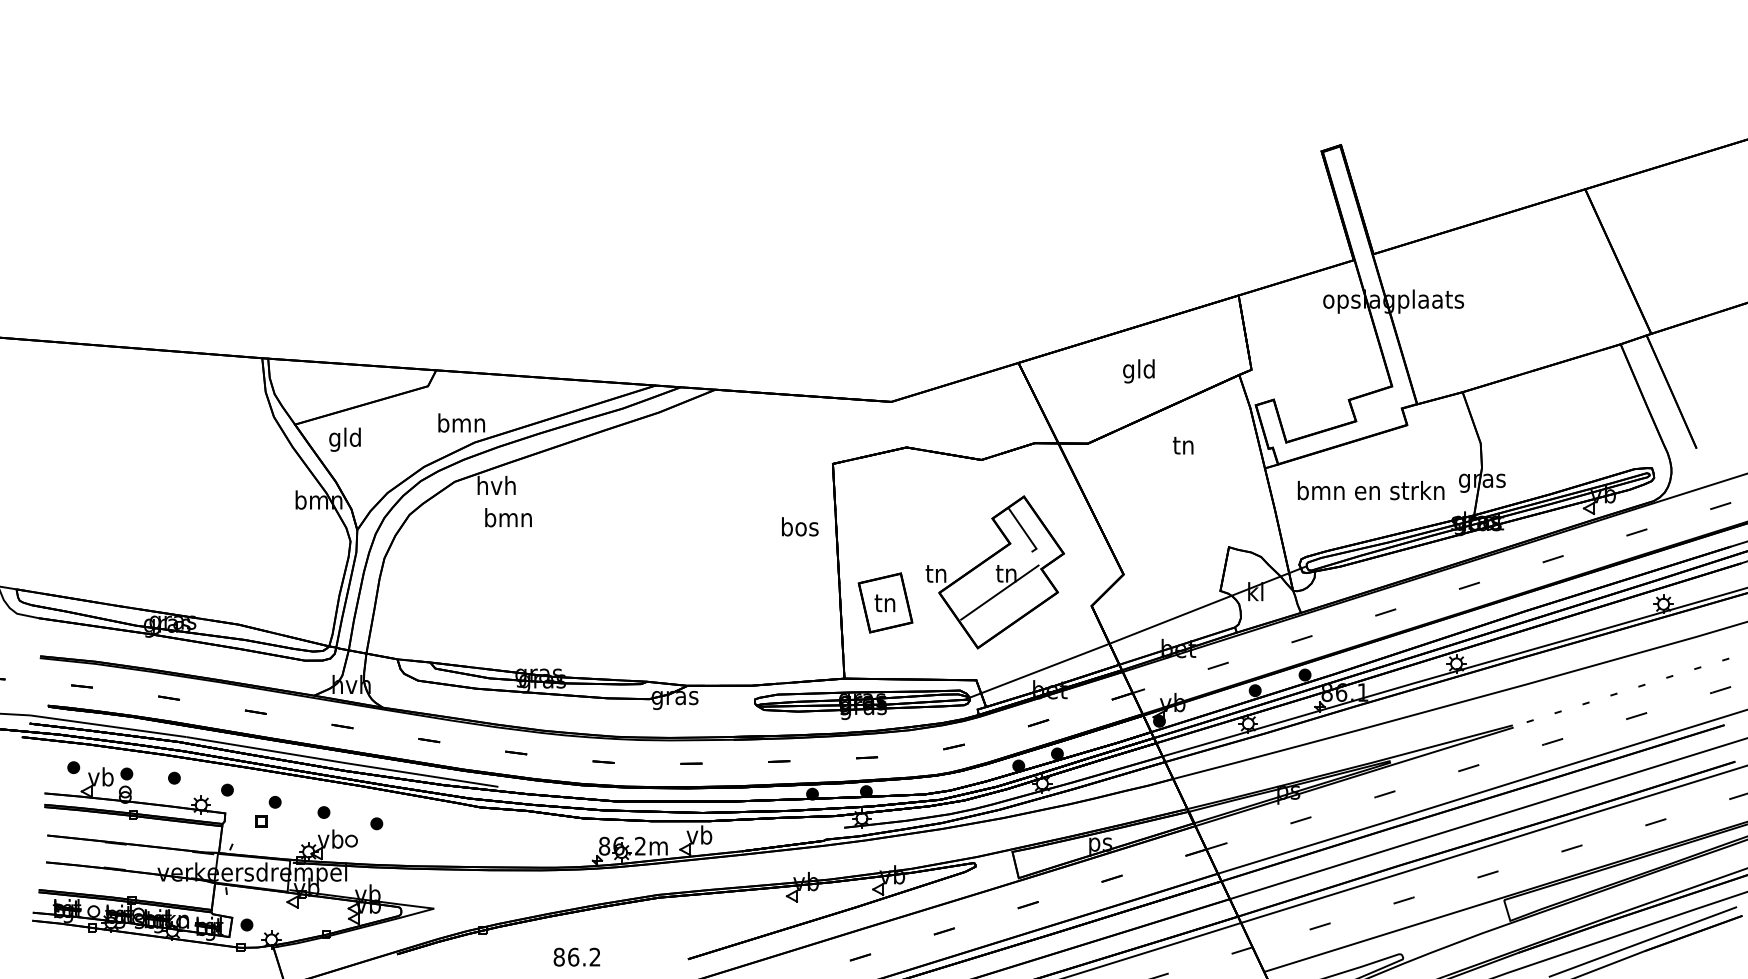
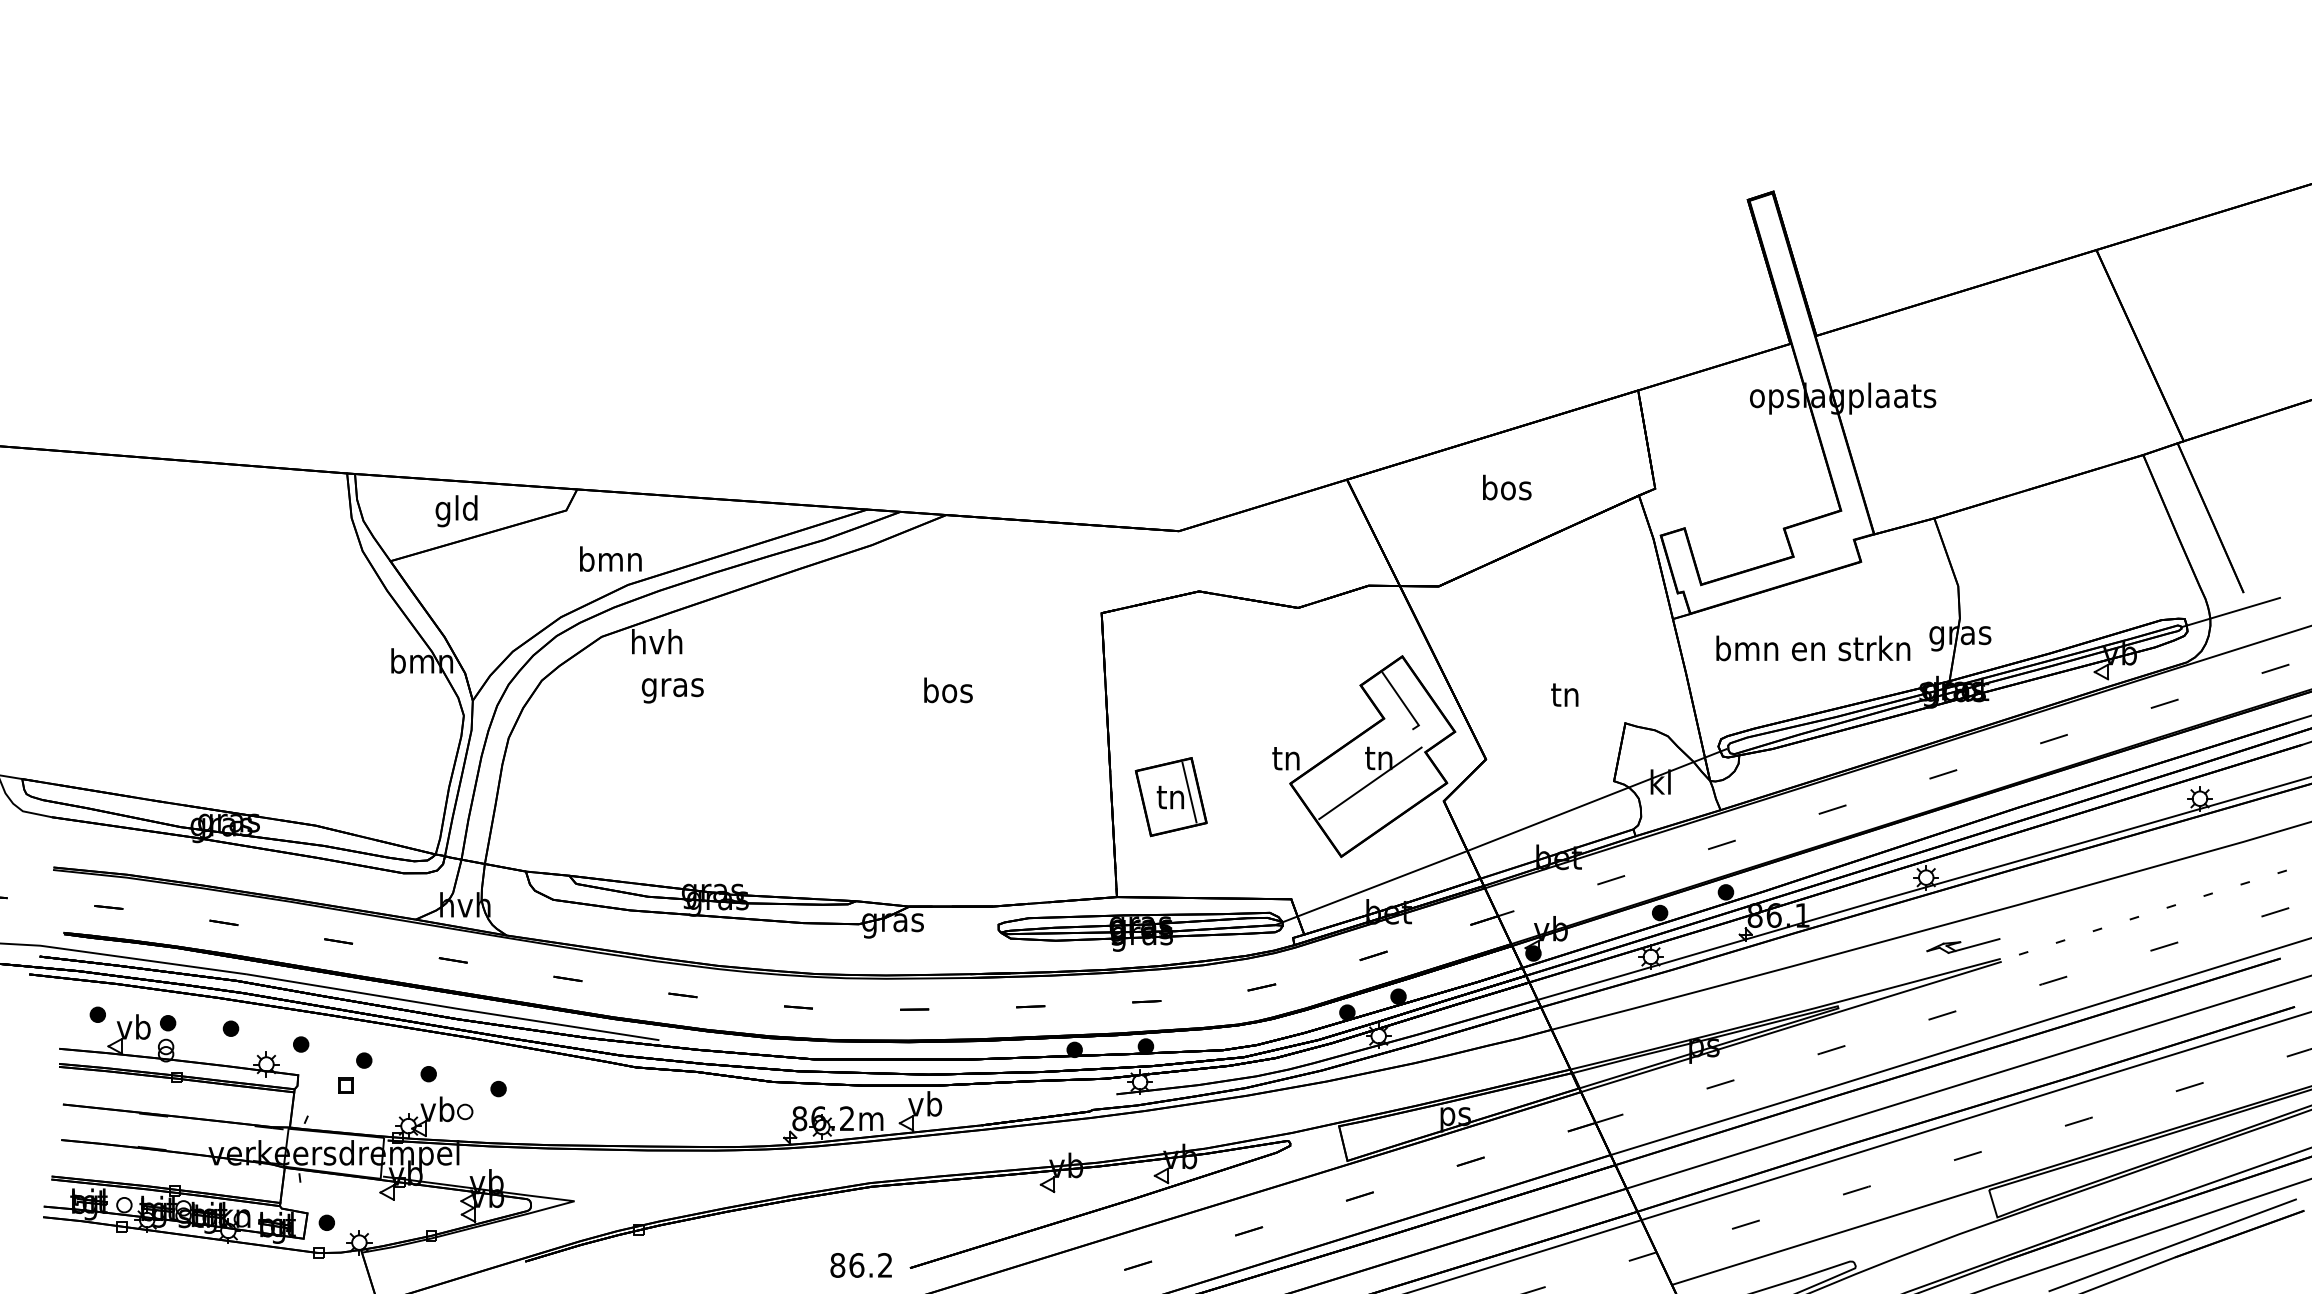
text: (1139, 371) -> (1507, 490), gld -> bos
text: (344, 439) -> (456, 511), moved
text: (1182, 445) -> (1564, 694), moved
line: (1686, 463) -> (2230, 612), added
text: (508, 520) -> (672, 687), bmn -> gras
text: (800, 526) -> (948, 690), moved
part: (995, 572) -> (1364, 756), moved
line: (899, 599) -> (1189, 792), added
part: (1484, 715) -> (1963, 945), added
text: (576, 957) -> (860, 1265), moved

